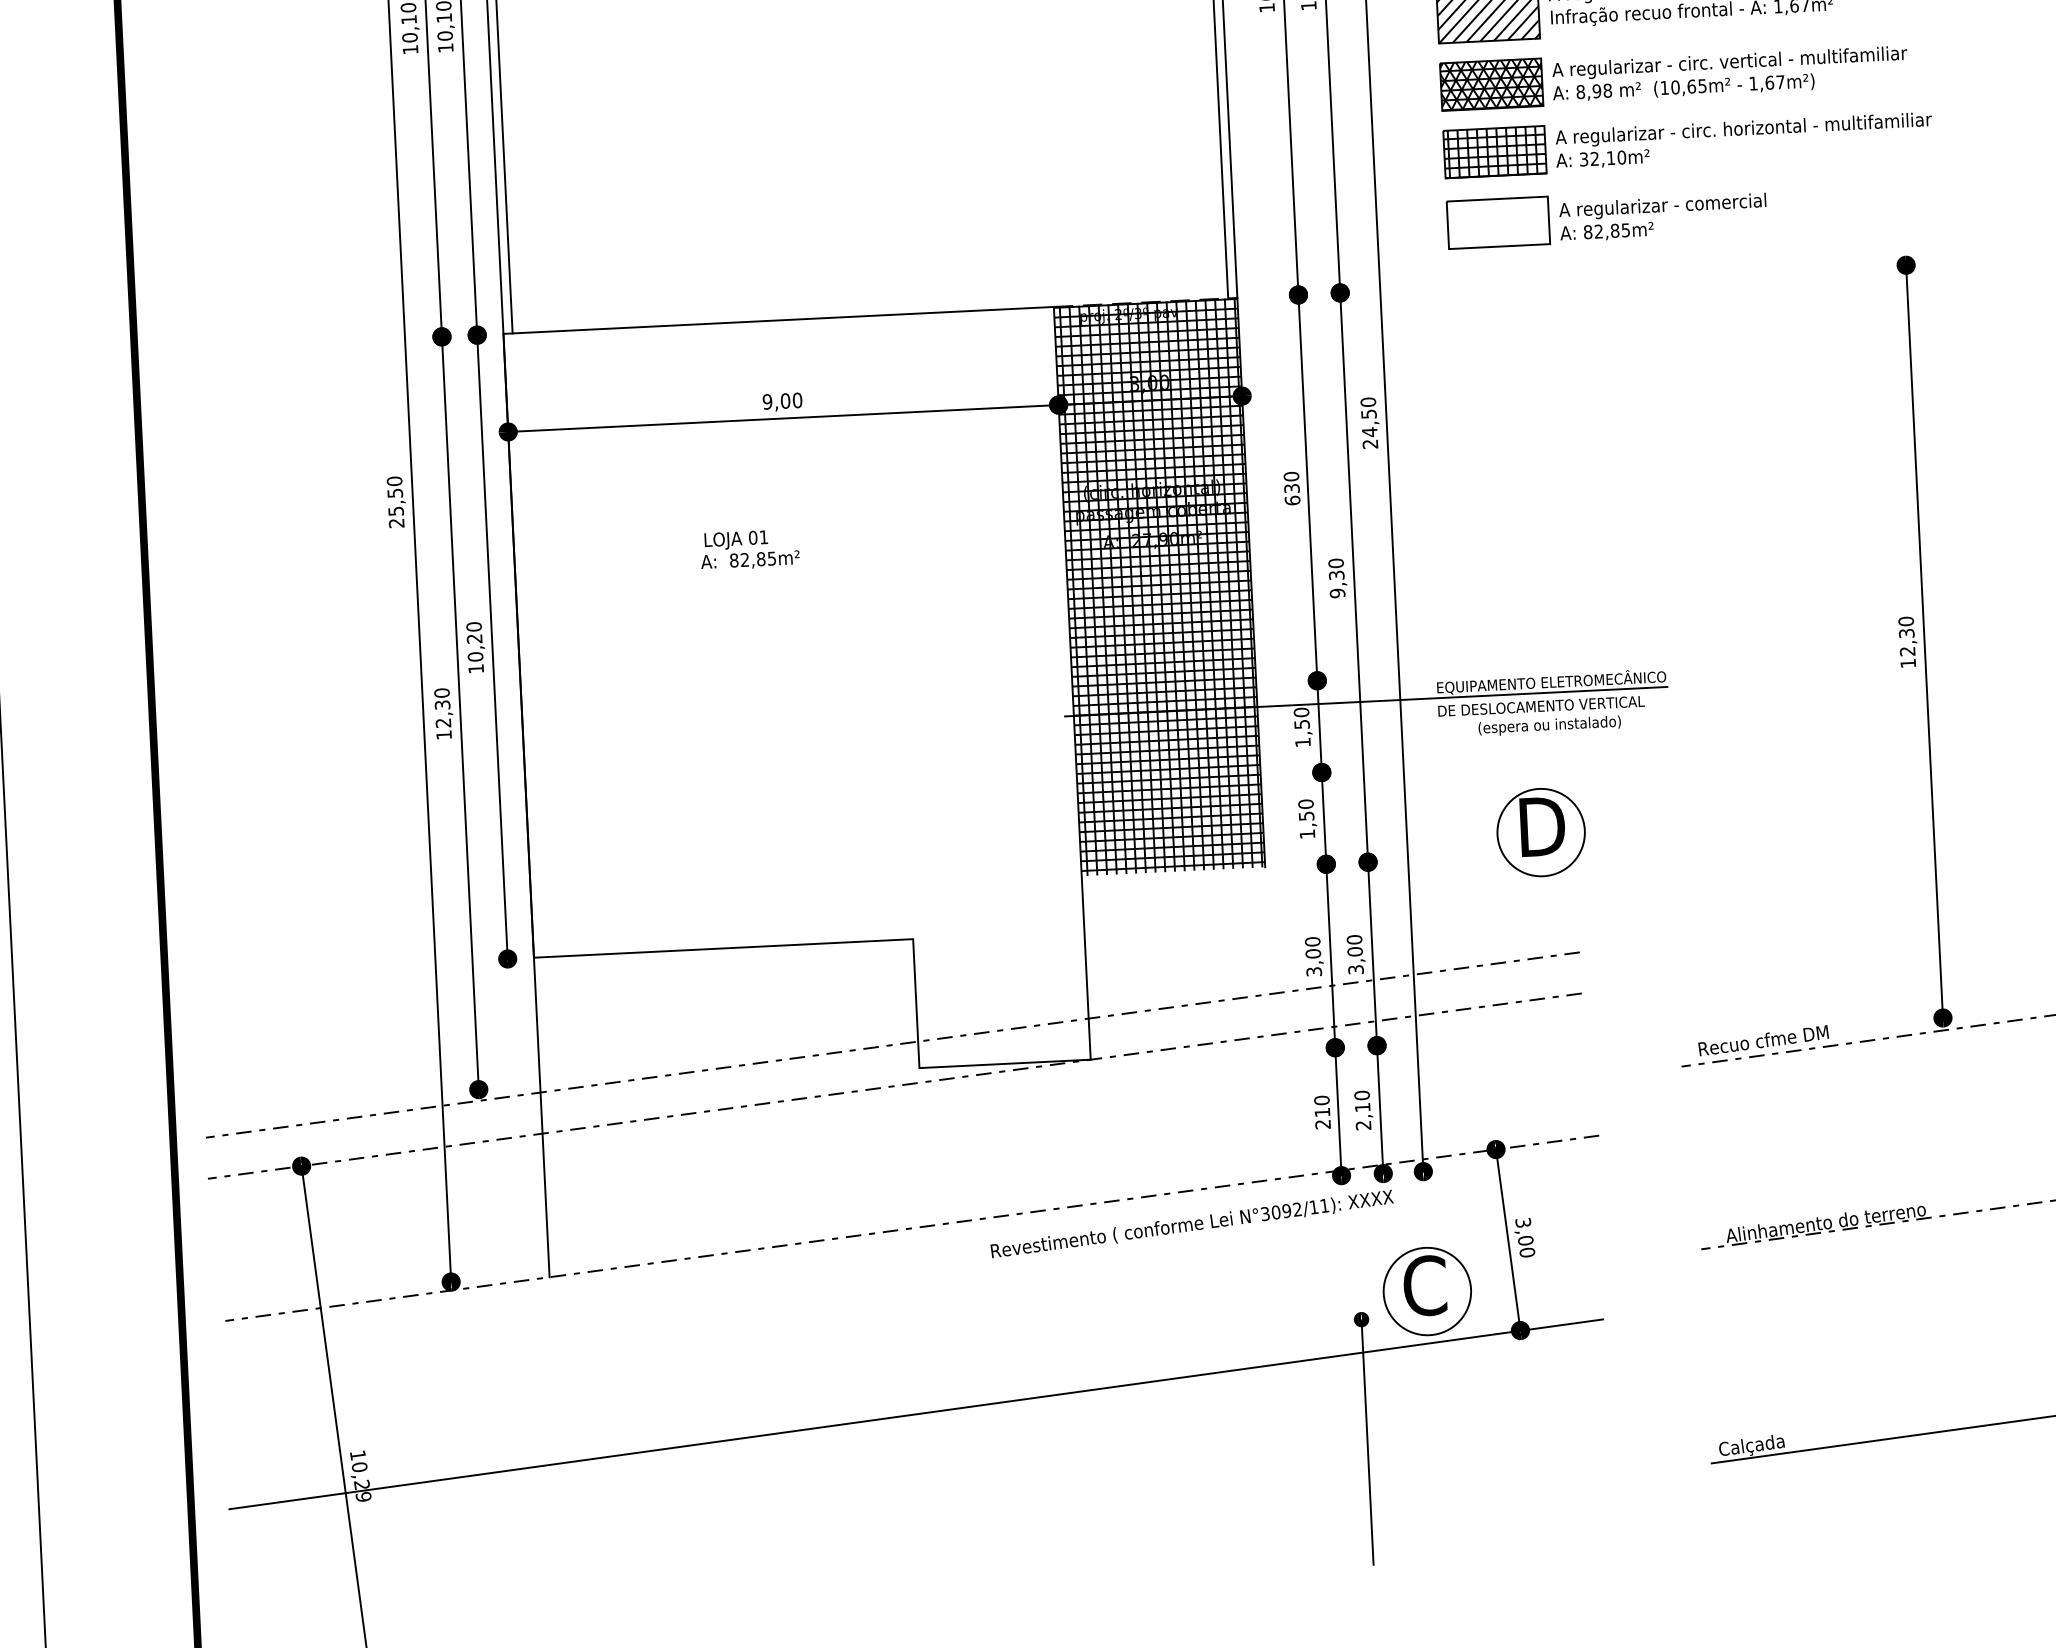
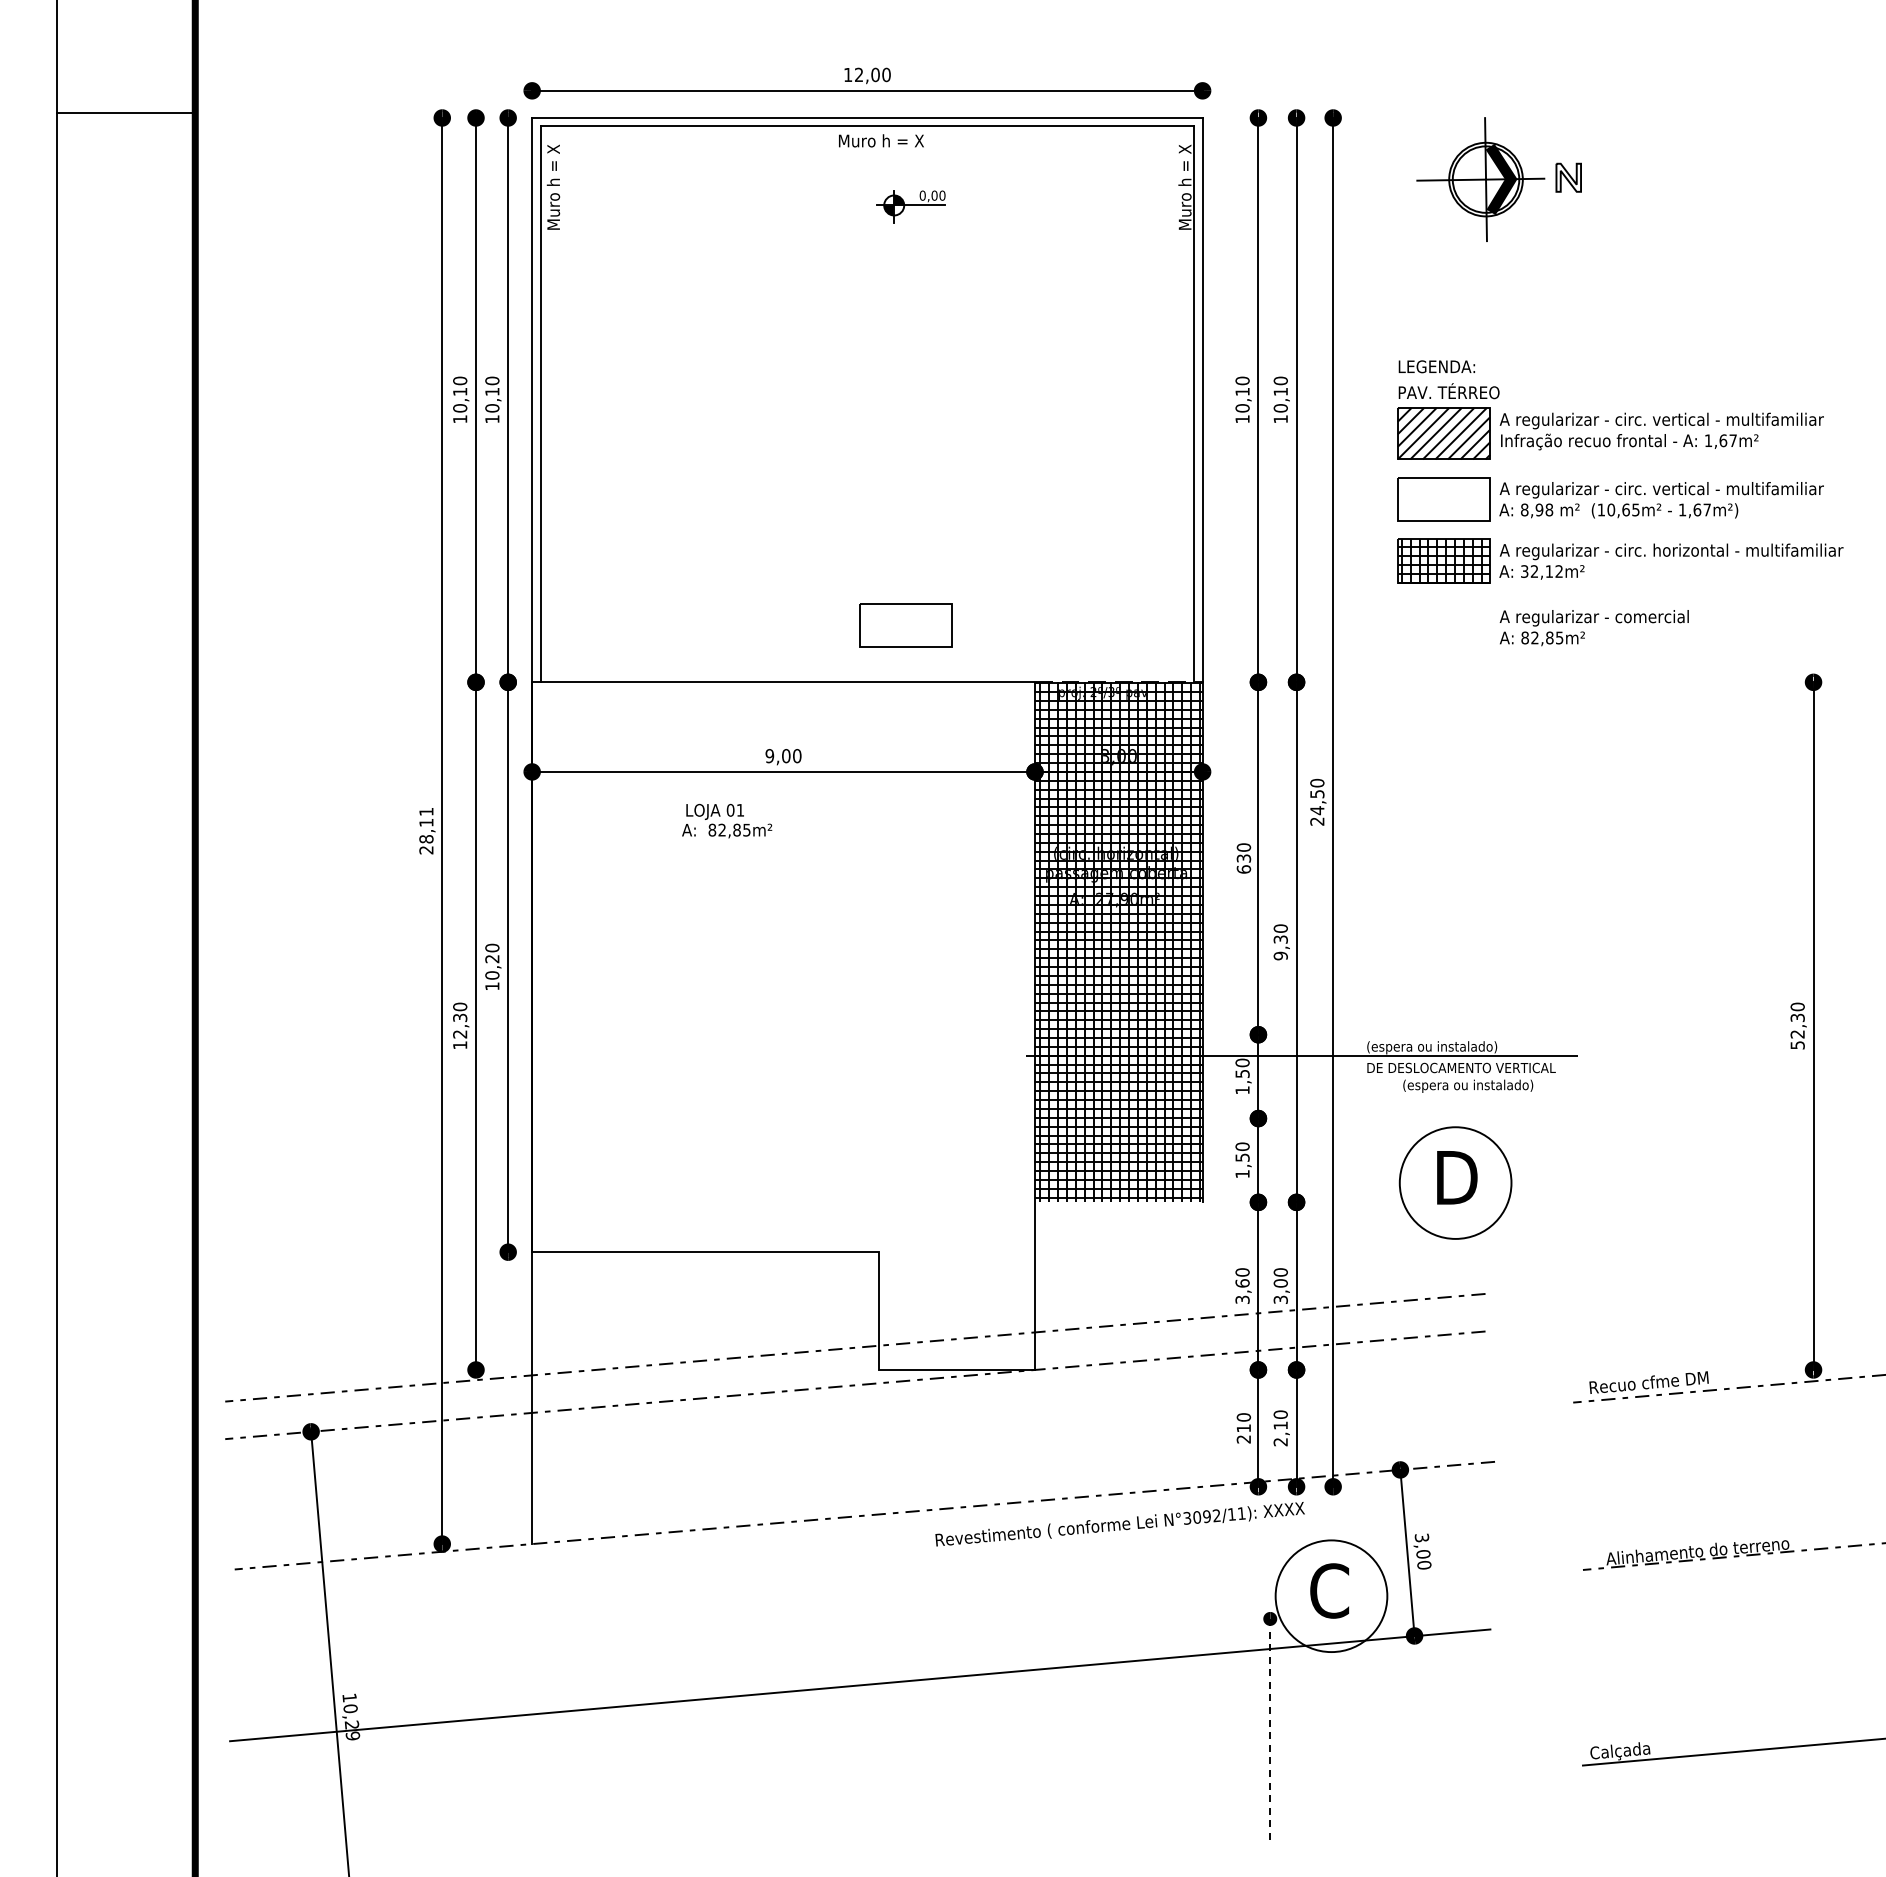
hatch: (1491, 84) -> (1443, 499), removed
text: (1622, 157) -> (1559, 571), 32,10m² -> 32,12m²
part: (1498, 222) -> (905, 625), moved
text: (395, 496) -> (426, 825), 25,50 -> 28,11
text: (750, 549) -> (727, 820), moved
text: (1908, 663) -> (1797, 1045), 12,30 -> 52,30
text: (1551, 682) -> (1471, 1046), EQUIPAMENTO ELETROMECÂNICO -> (espera ou instalado)
circle: (1540, 831) -> (1455, 1182), size x1.4
text: (1313, 953) -> (1242, 1283), 3,00 -> 3,60
circle: (1427, 1291) -> (1331, 1596), size x1.4
line: (1367, 1442) -> (1270, 1731), solid -> dashed

